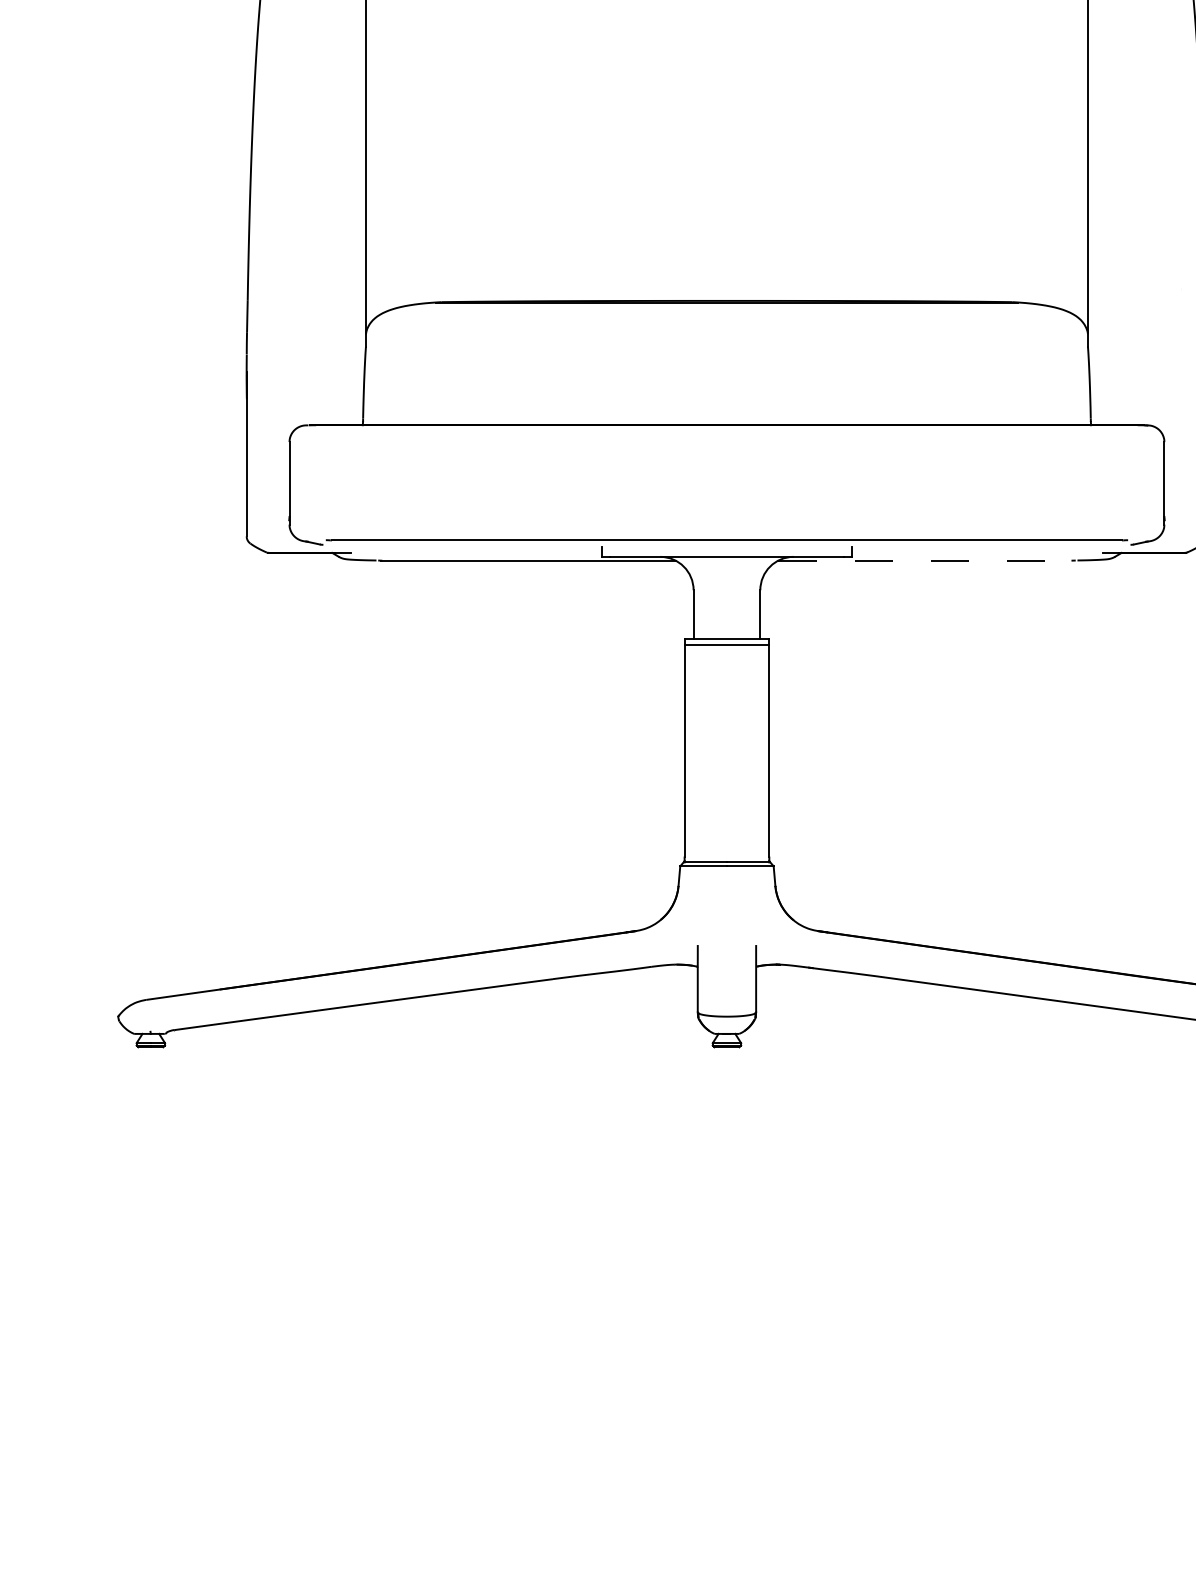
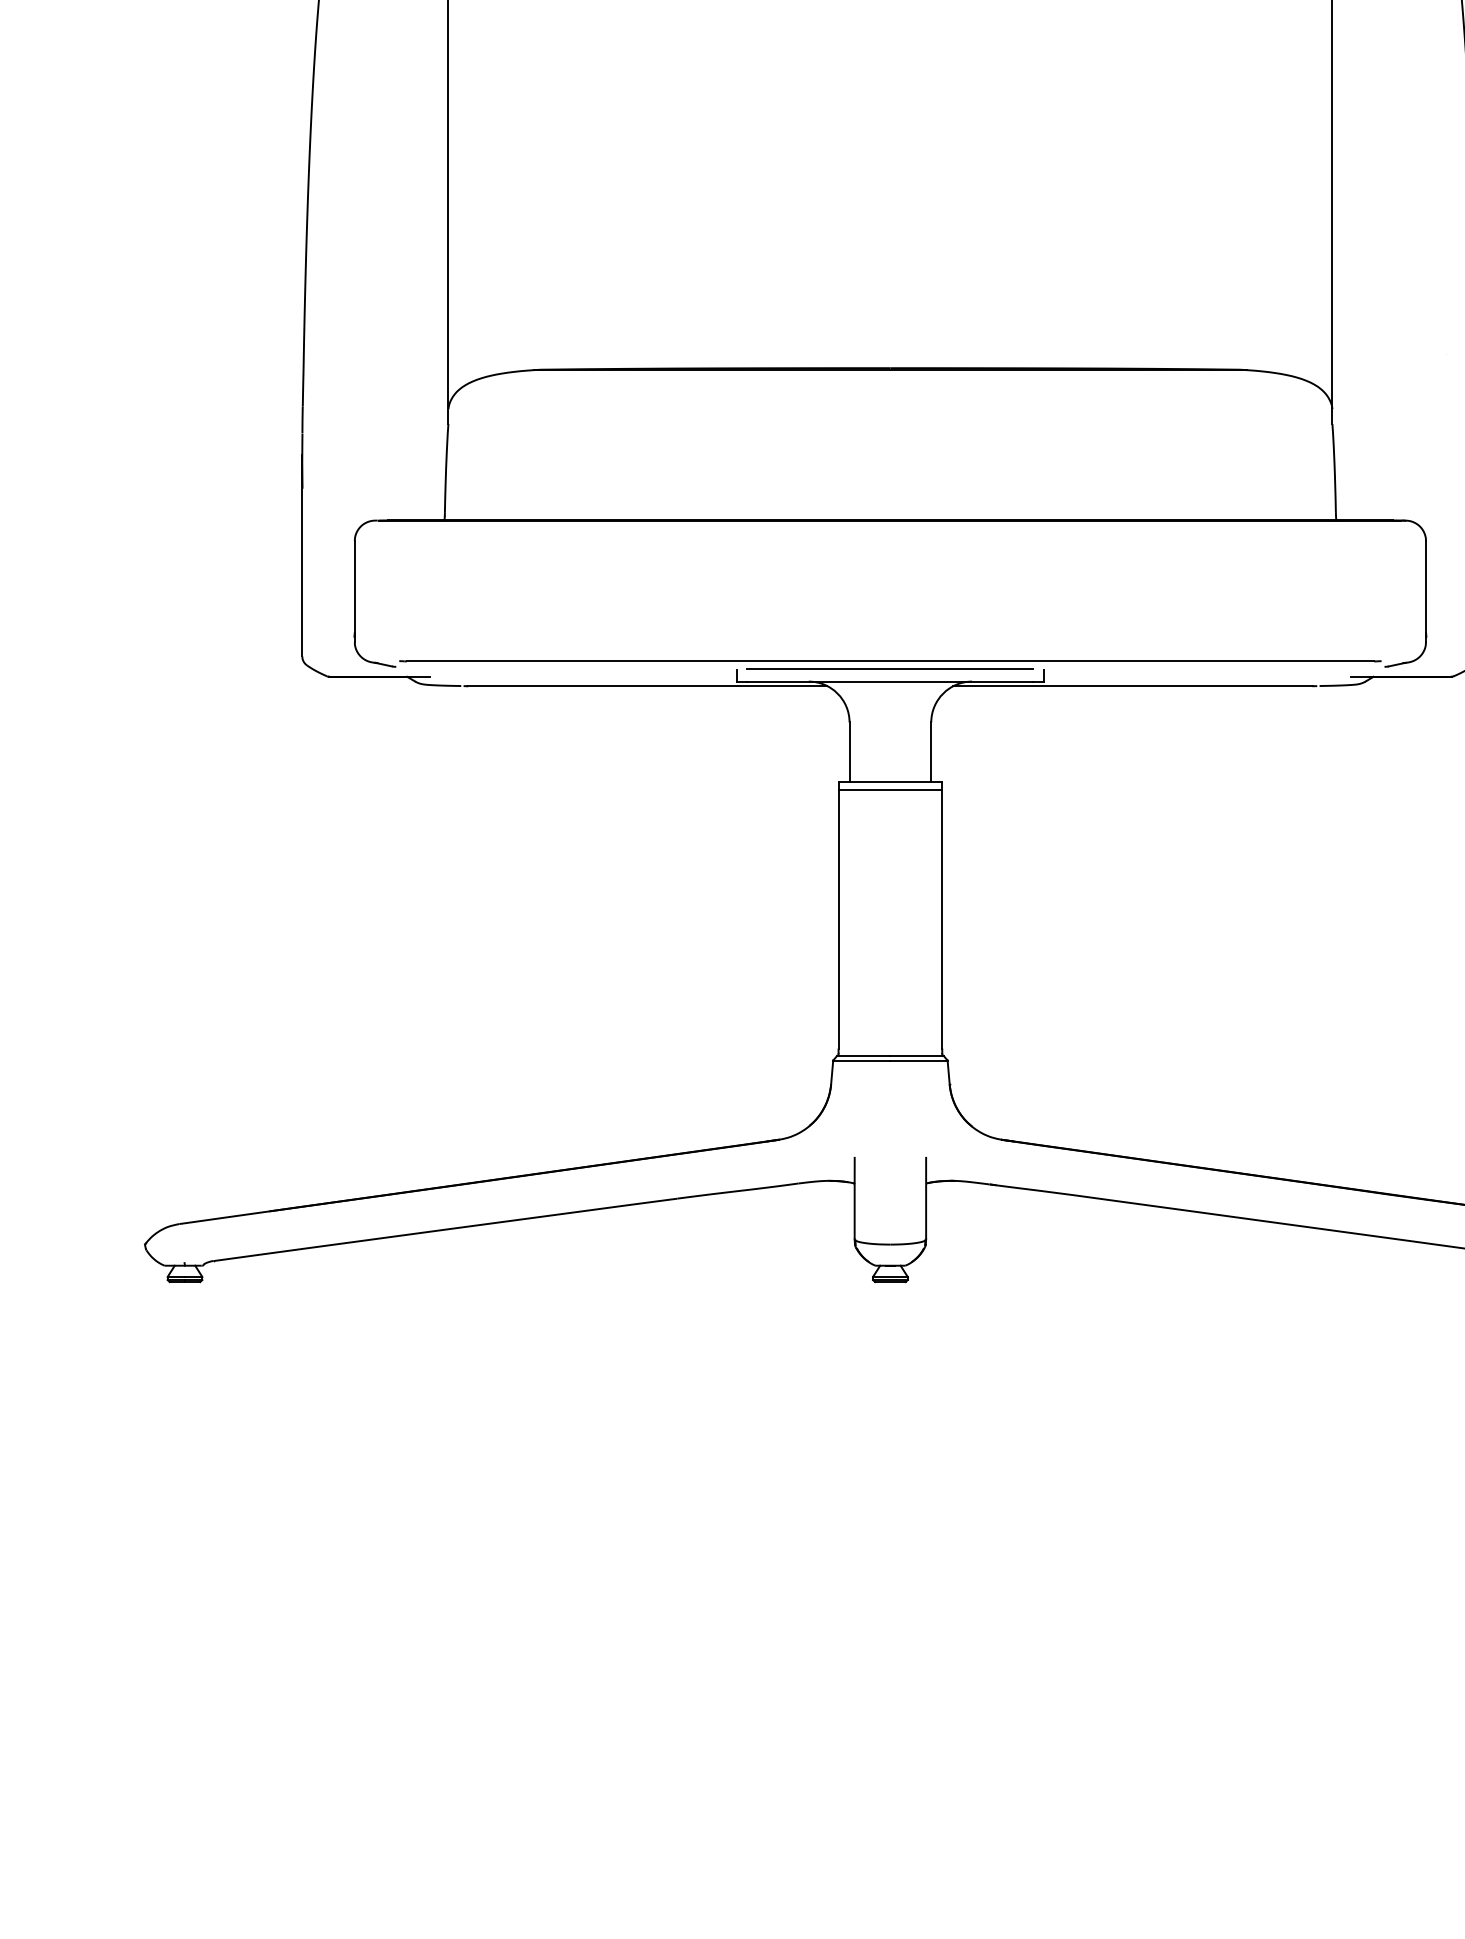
line: (727, 546) -> (890, 669), added
line: (925, 560) -> (1133, 686), dashed -> solid

